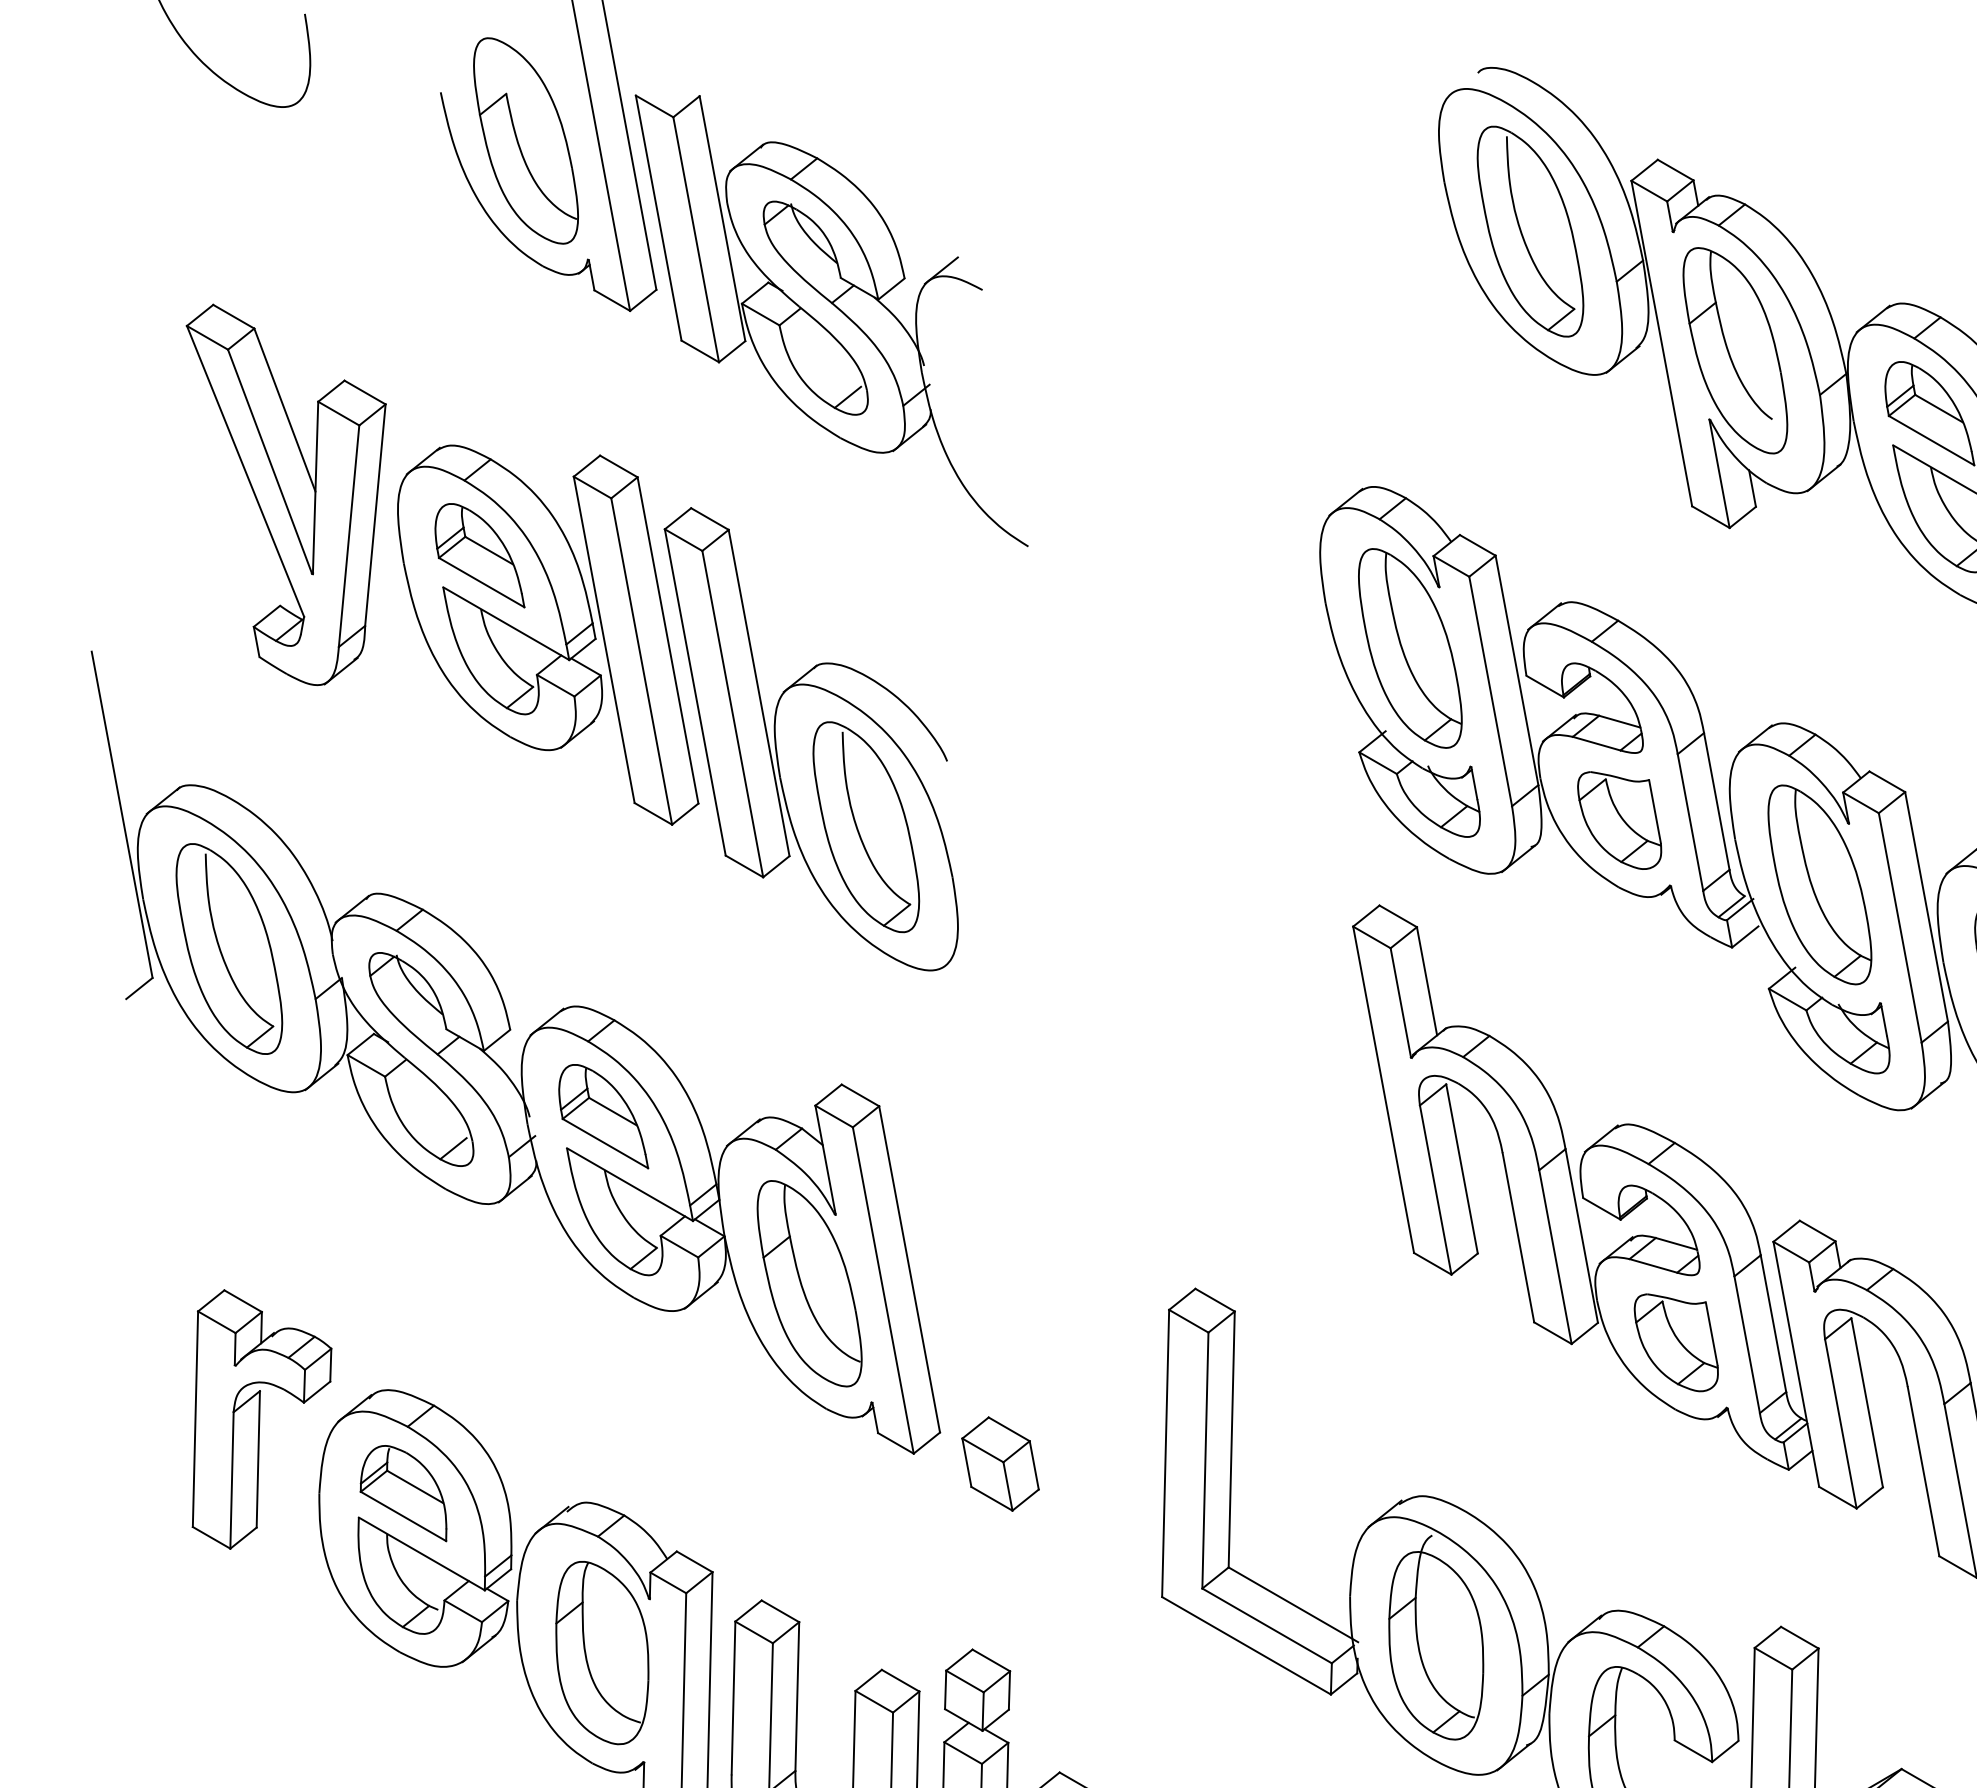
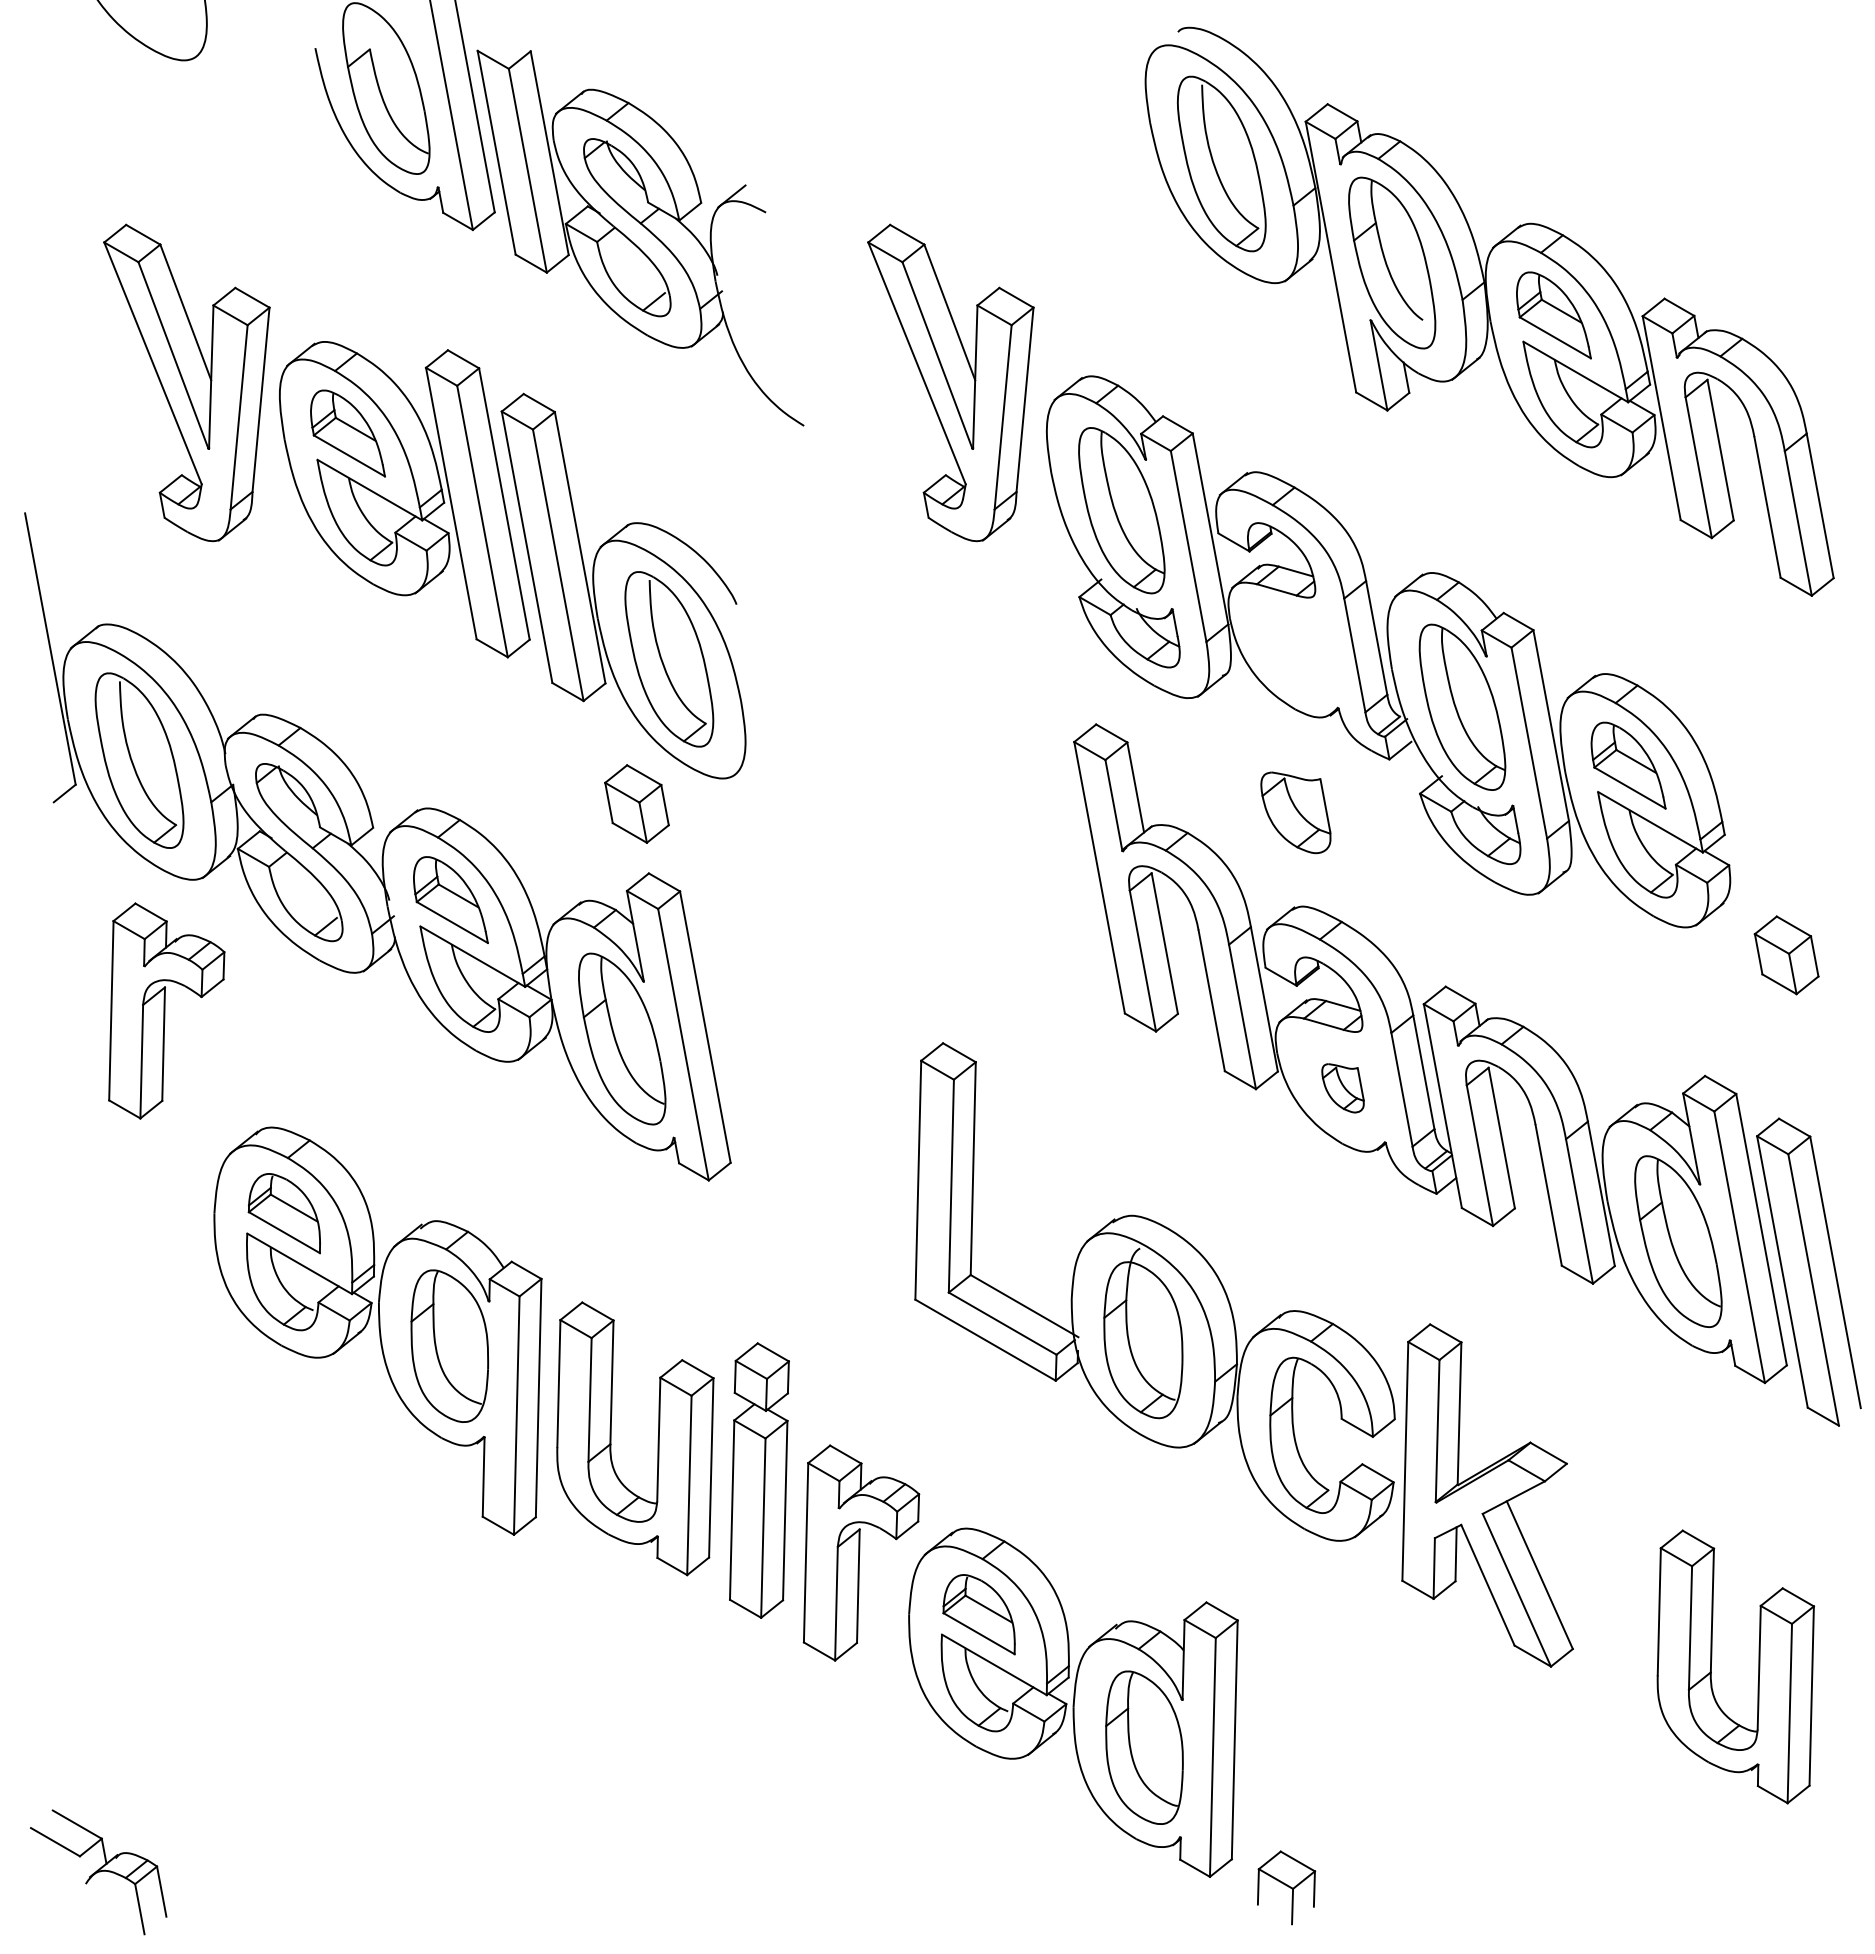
part: (1204, 494) -> (950, 382), added
part: (1619, 820) -> (1295, 812), moved
part: (1675, 1343) -> (1342, 1088), size x0.6
part: (261, 1418) -> (166, 1010), moved
part: (999, 1463) -> (636, 803), moved

